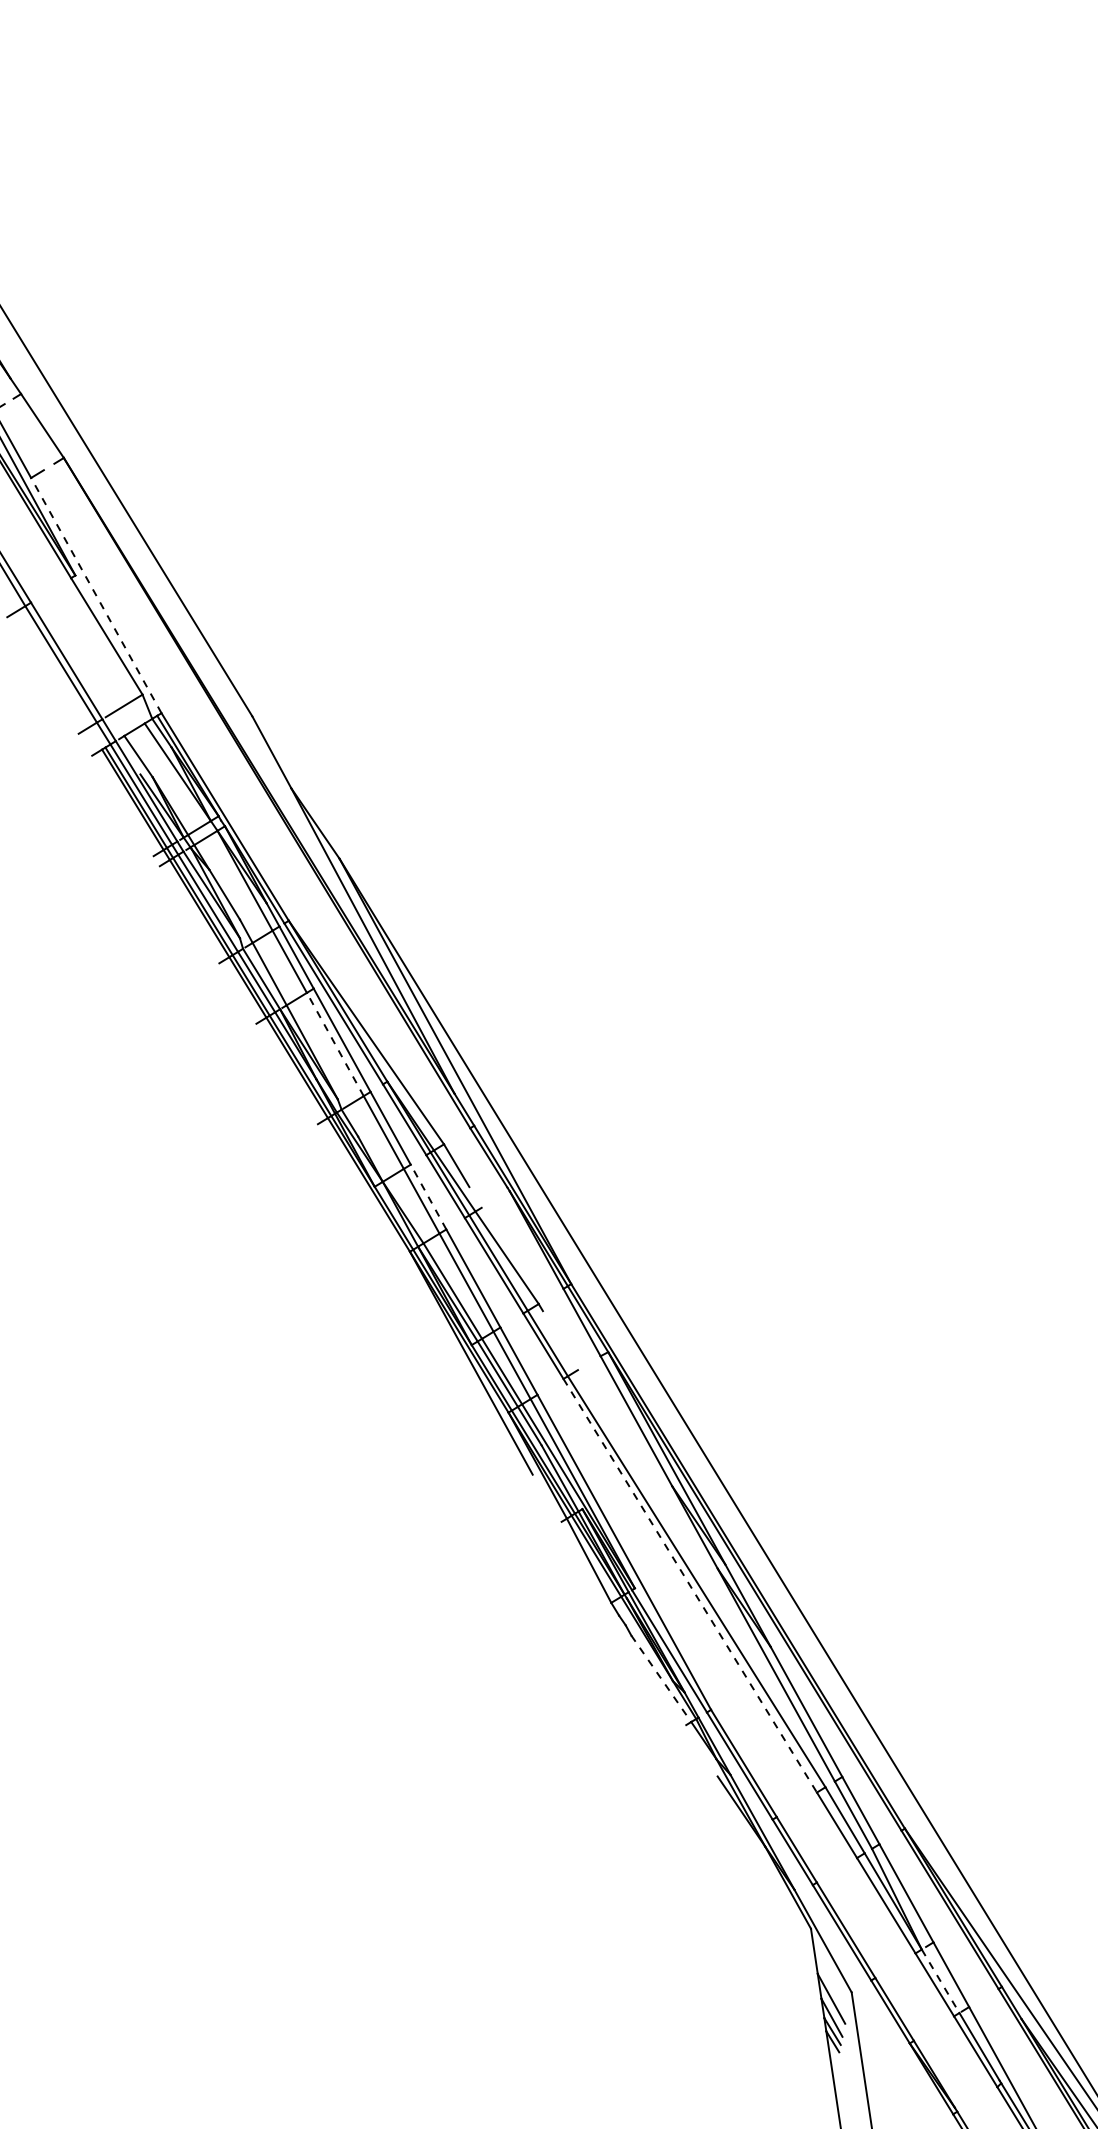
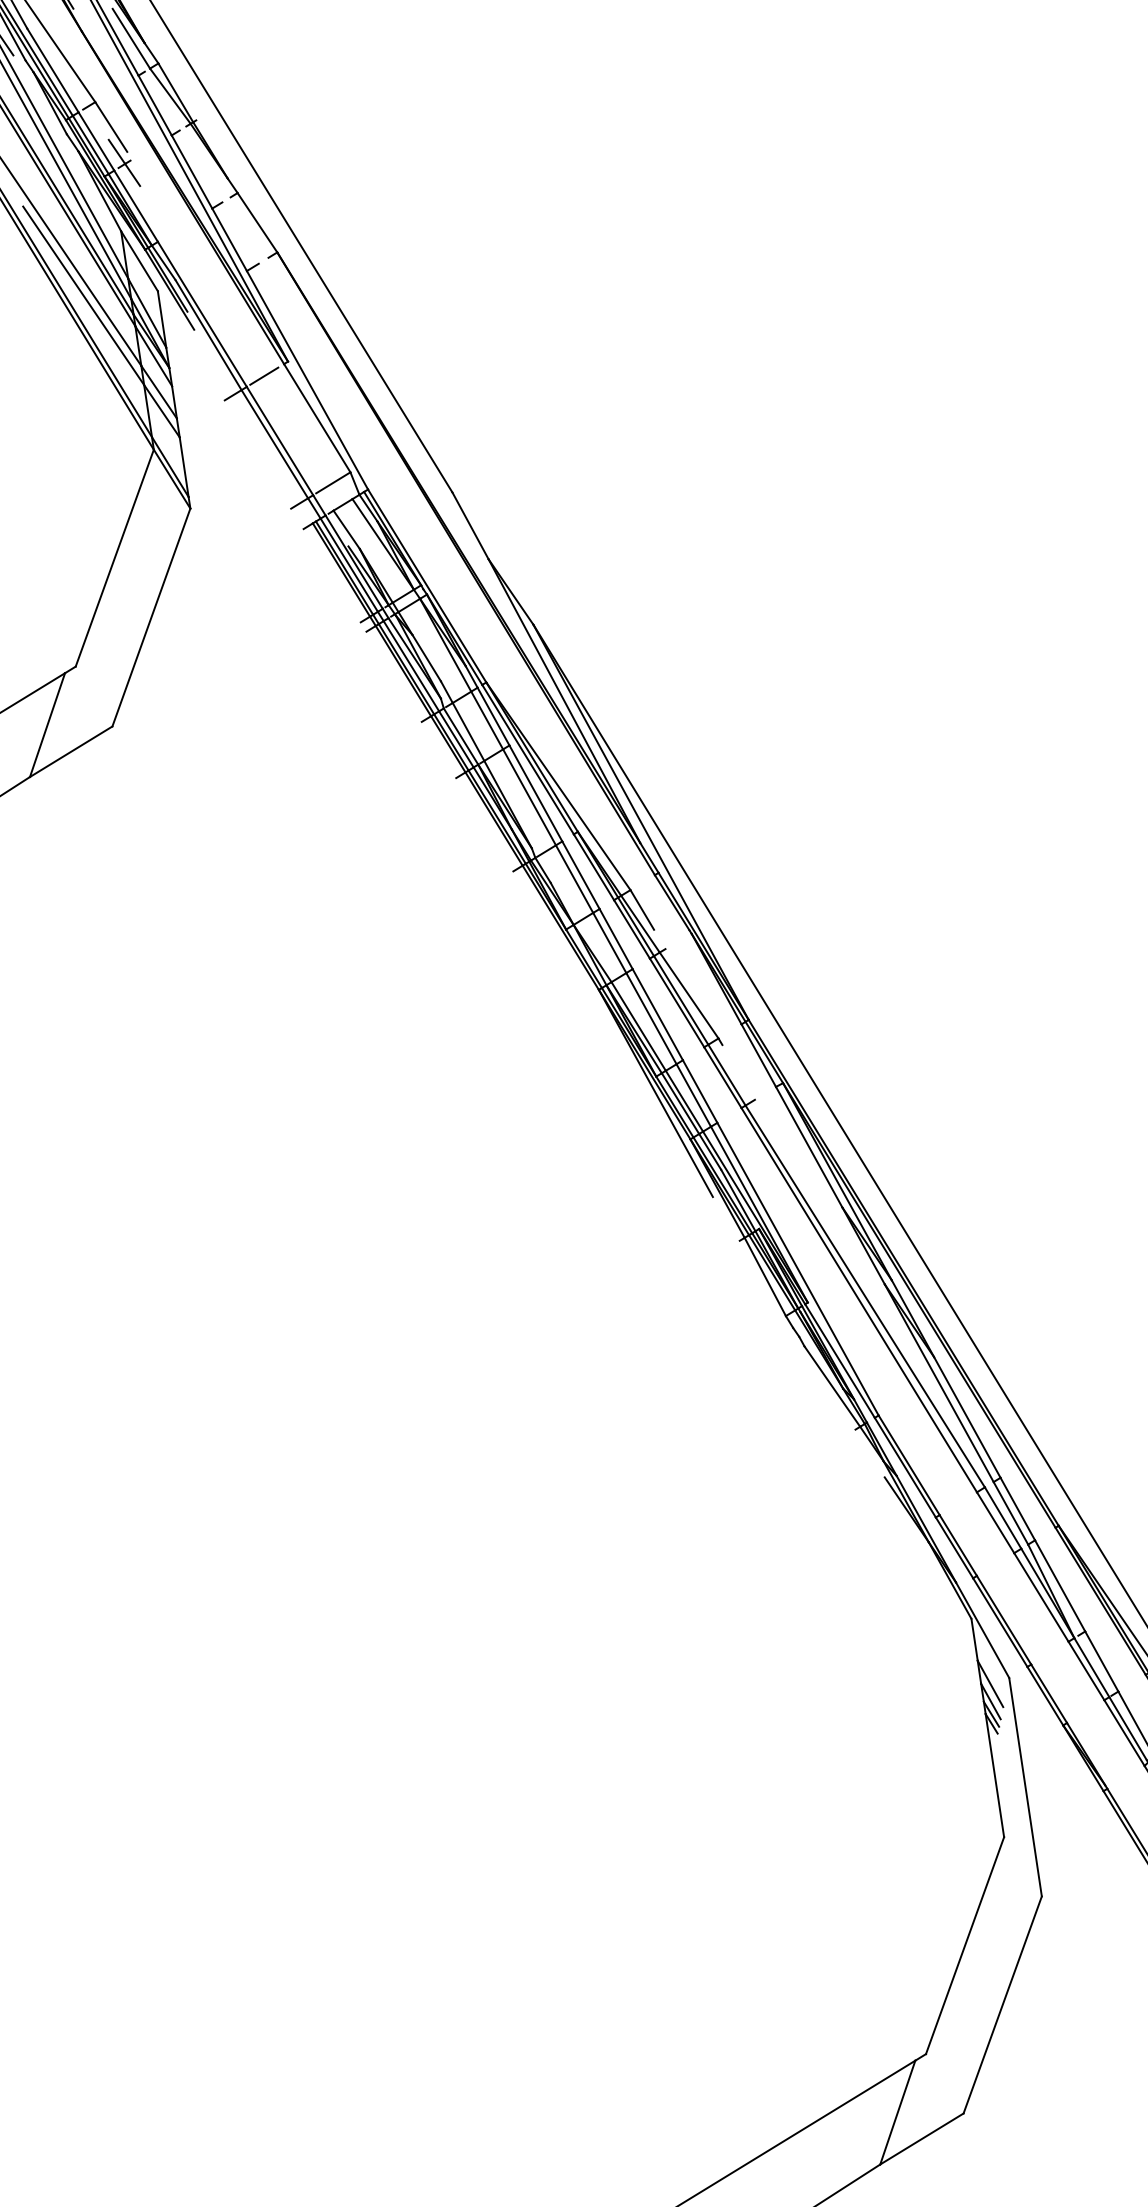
line: (50, 590) -> (264, 375), added
line: (96, 595) -> (307, 380), dashed -> solid
line: (335, 1044) -> (529, 797), dashed -> solid
line: (427, 1196) -> (615, 938), dashed -> solid
line: (690, 1586) -> (859, 1300), dashed -> solid
line: (661, 1678) -> (832, 1386), dashed -> solid
line: (941, 1982) -> (1092, 1668), dashed -> solid

